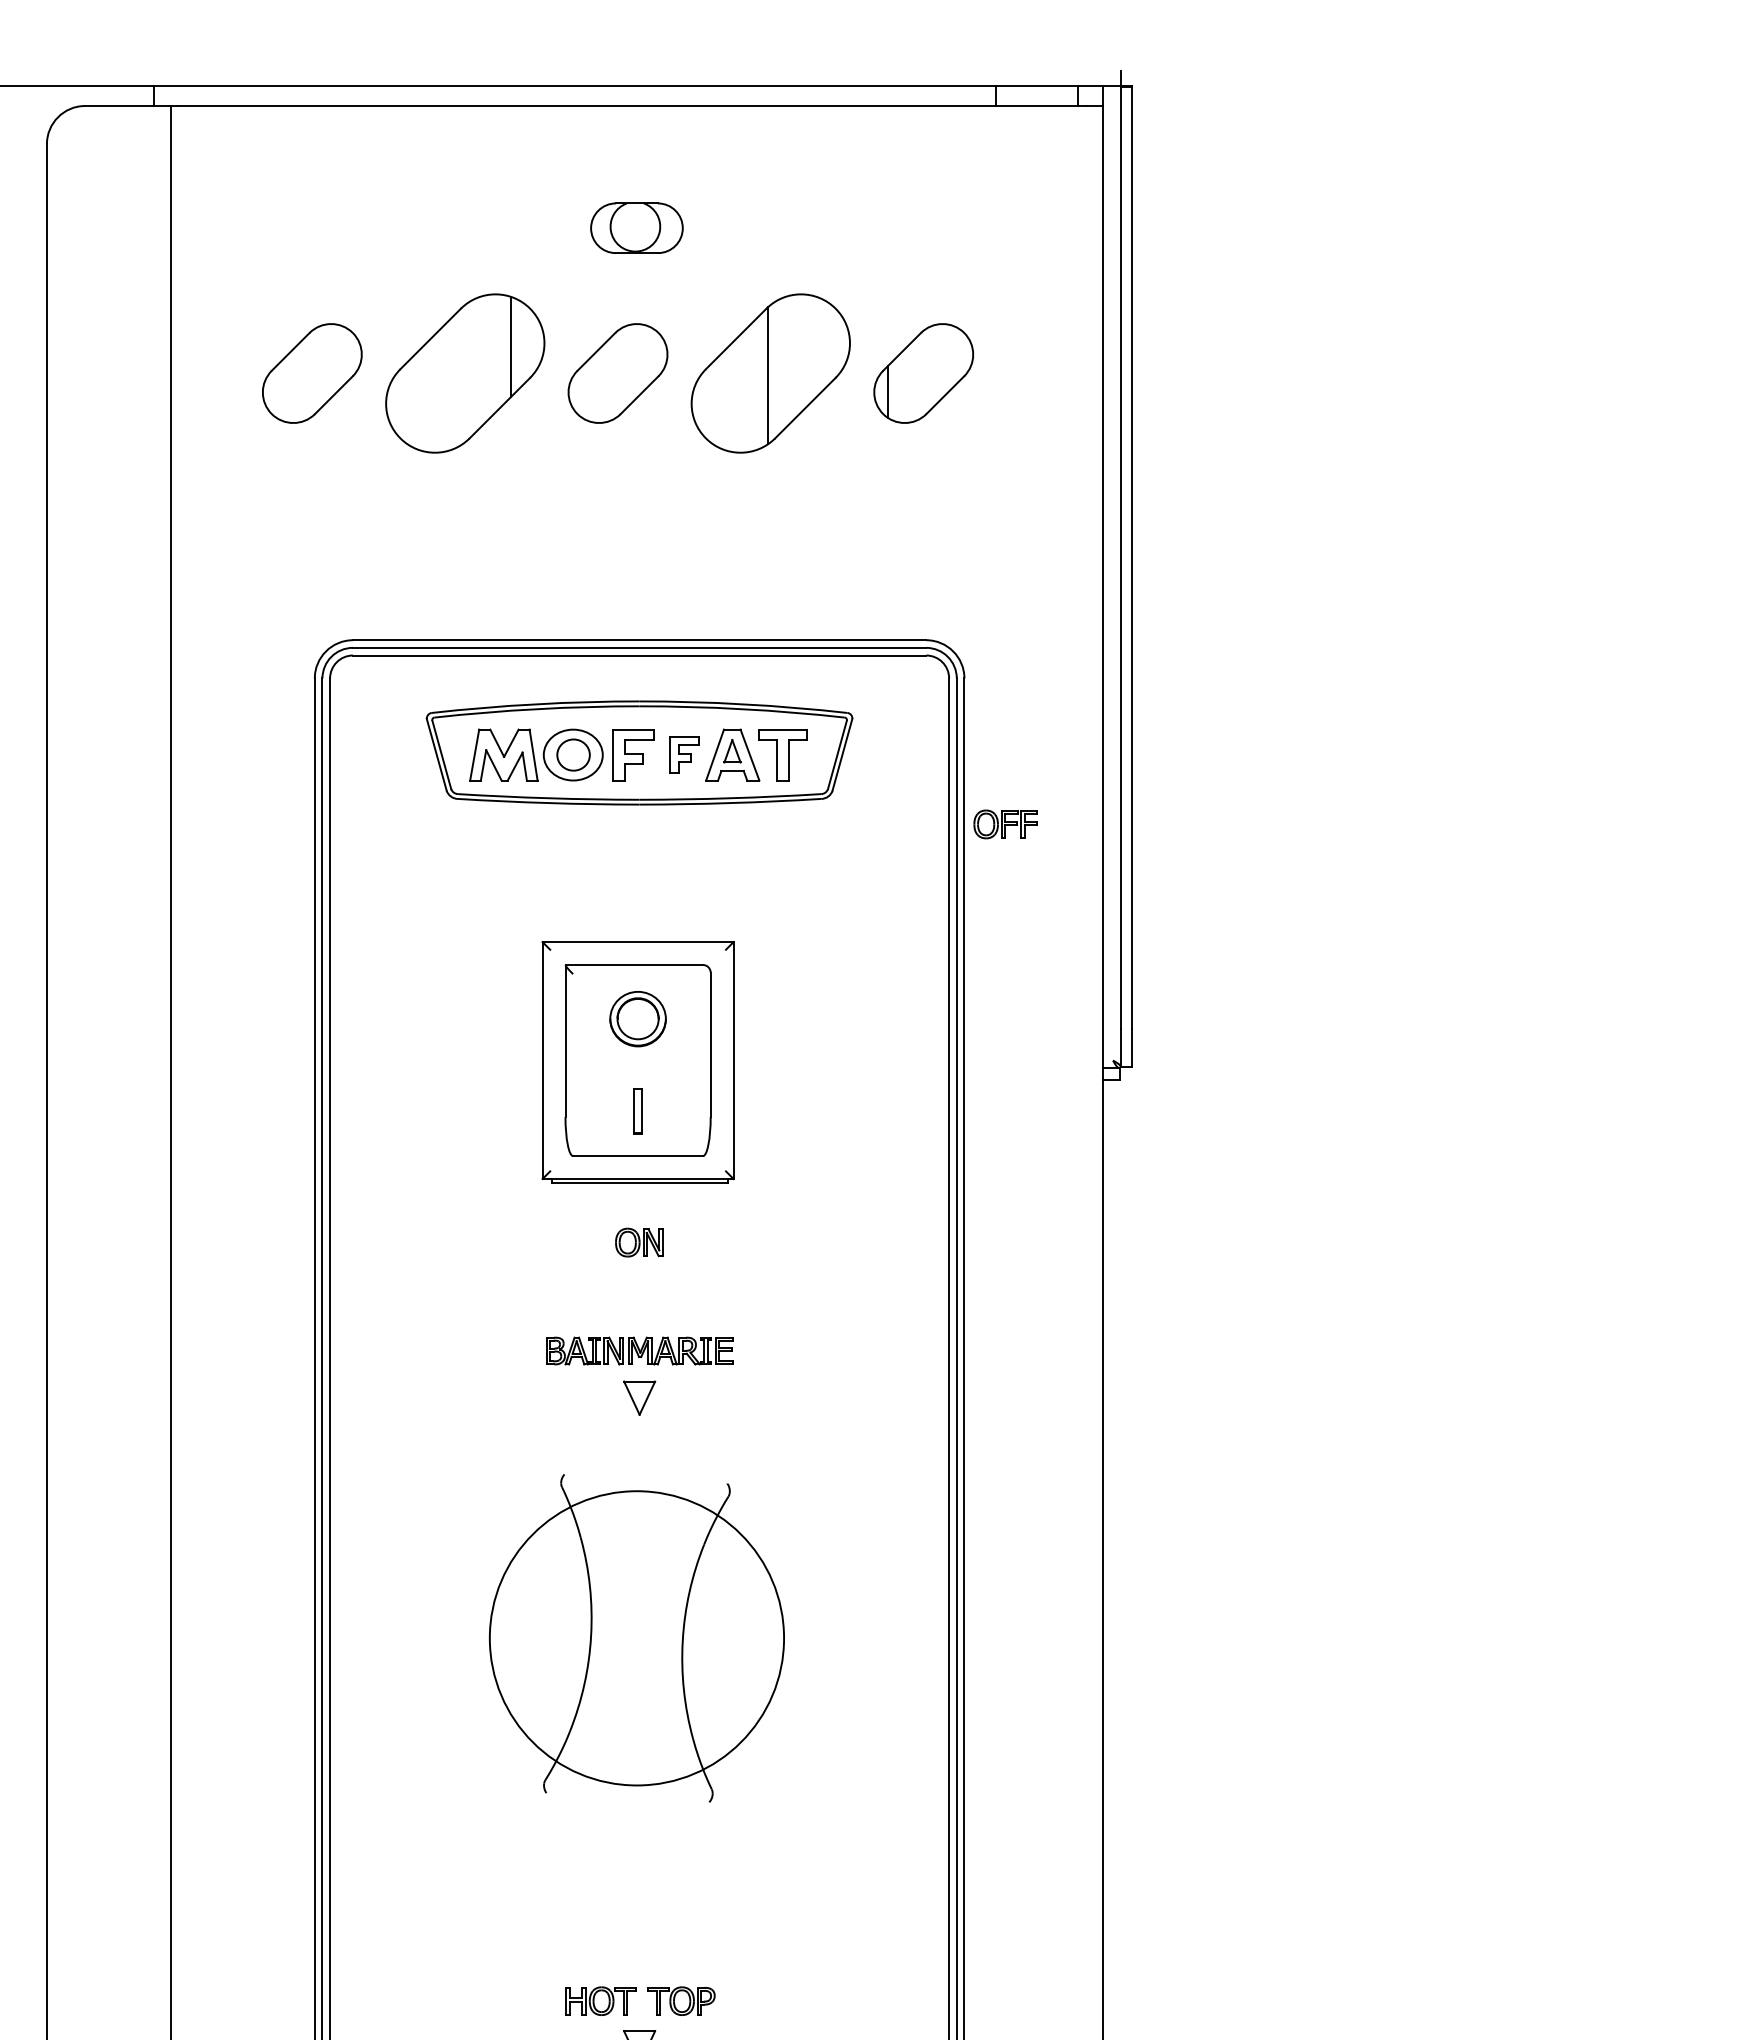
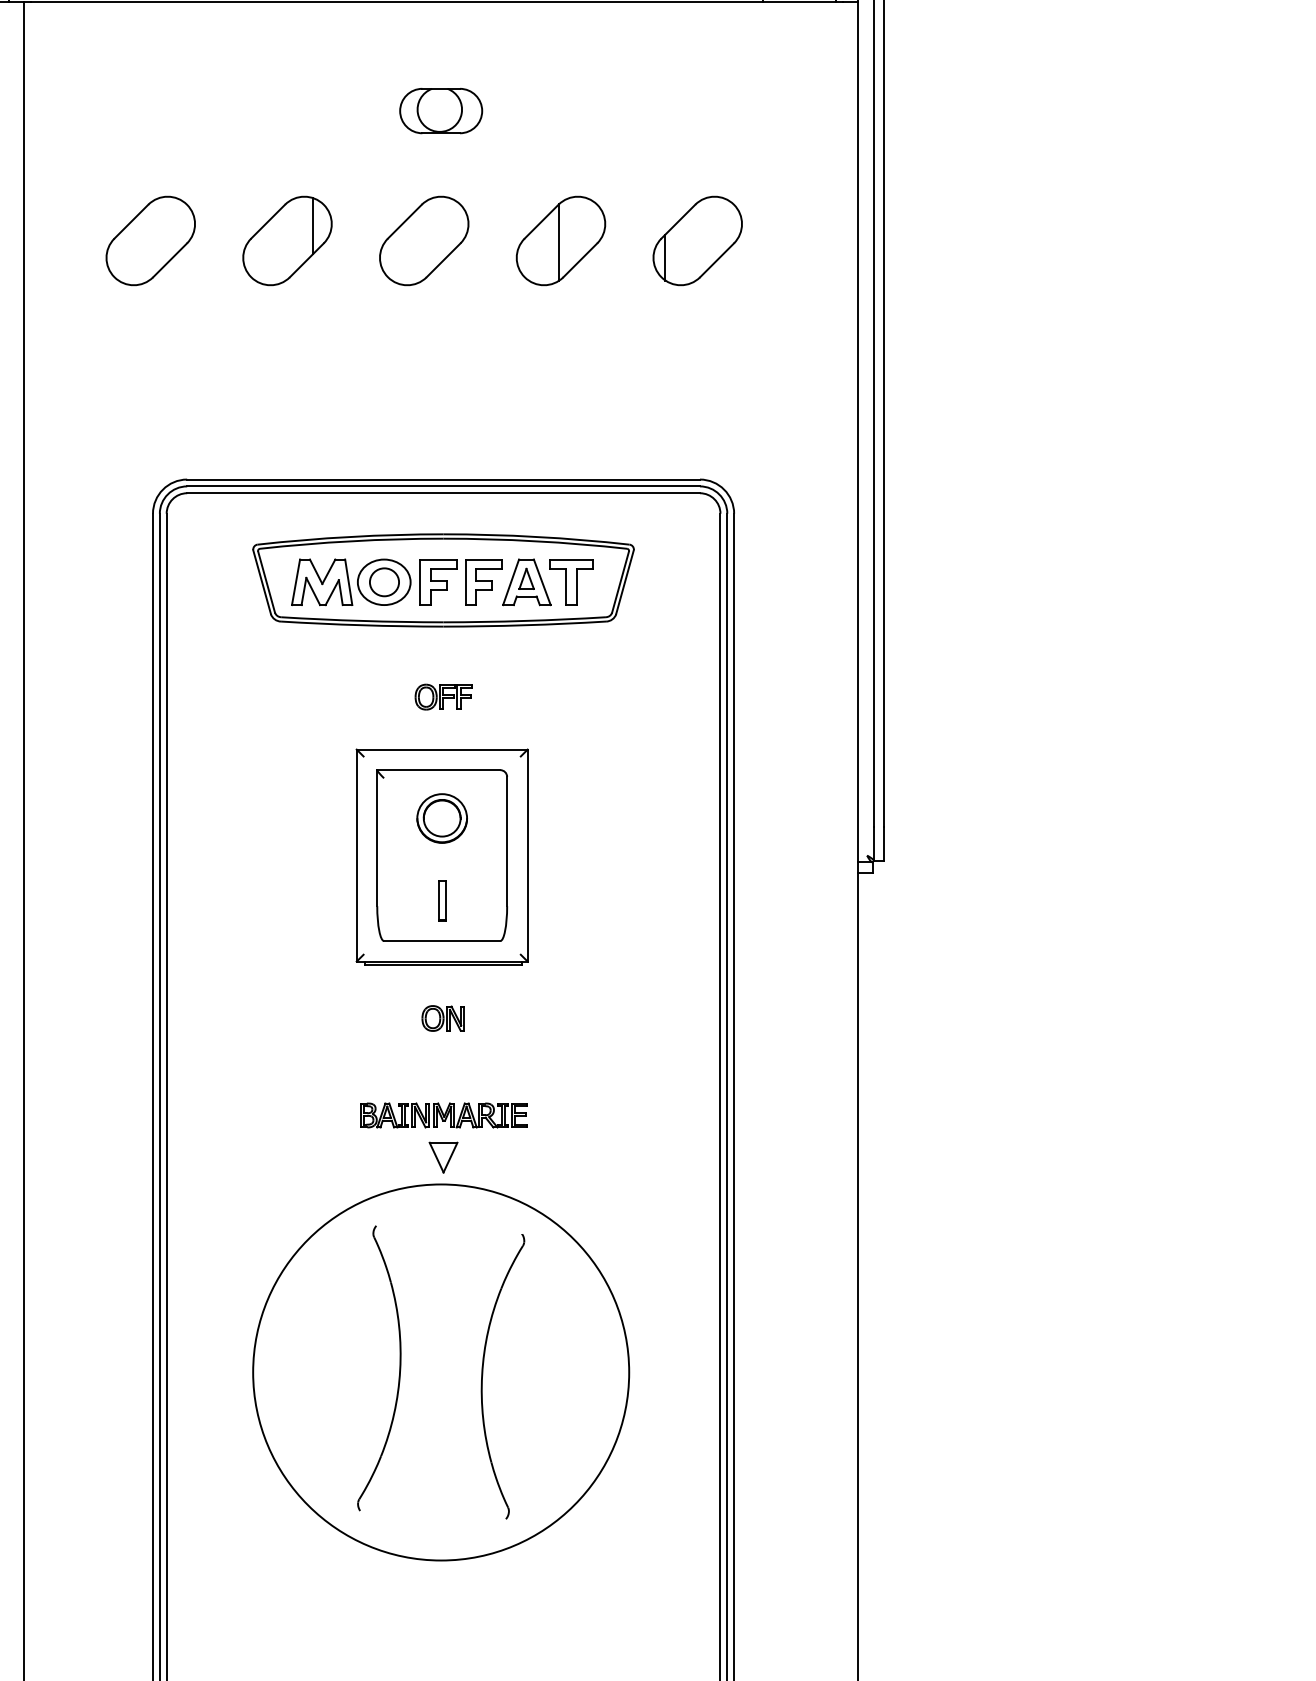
part: (464, 373) -> (286, 240), size x0.62
part: (770, 373) -> (560, 240), size x0.62
part: (684, 755) -> (483, 582), size x1.43
part: (1005, 824) -> (443, 697), moved
circle: (636, 1638) -> (440, 1372), size x1.43

